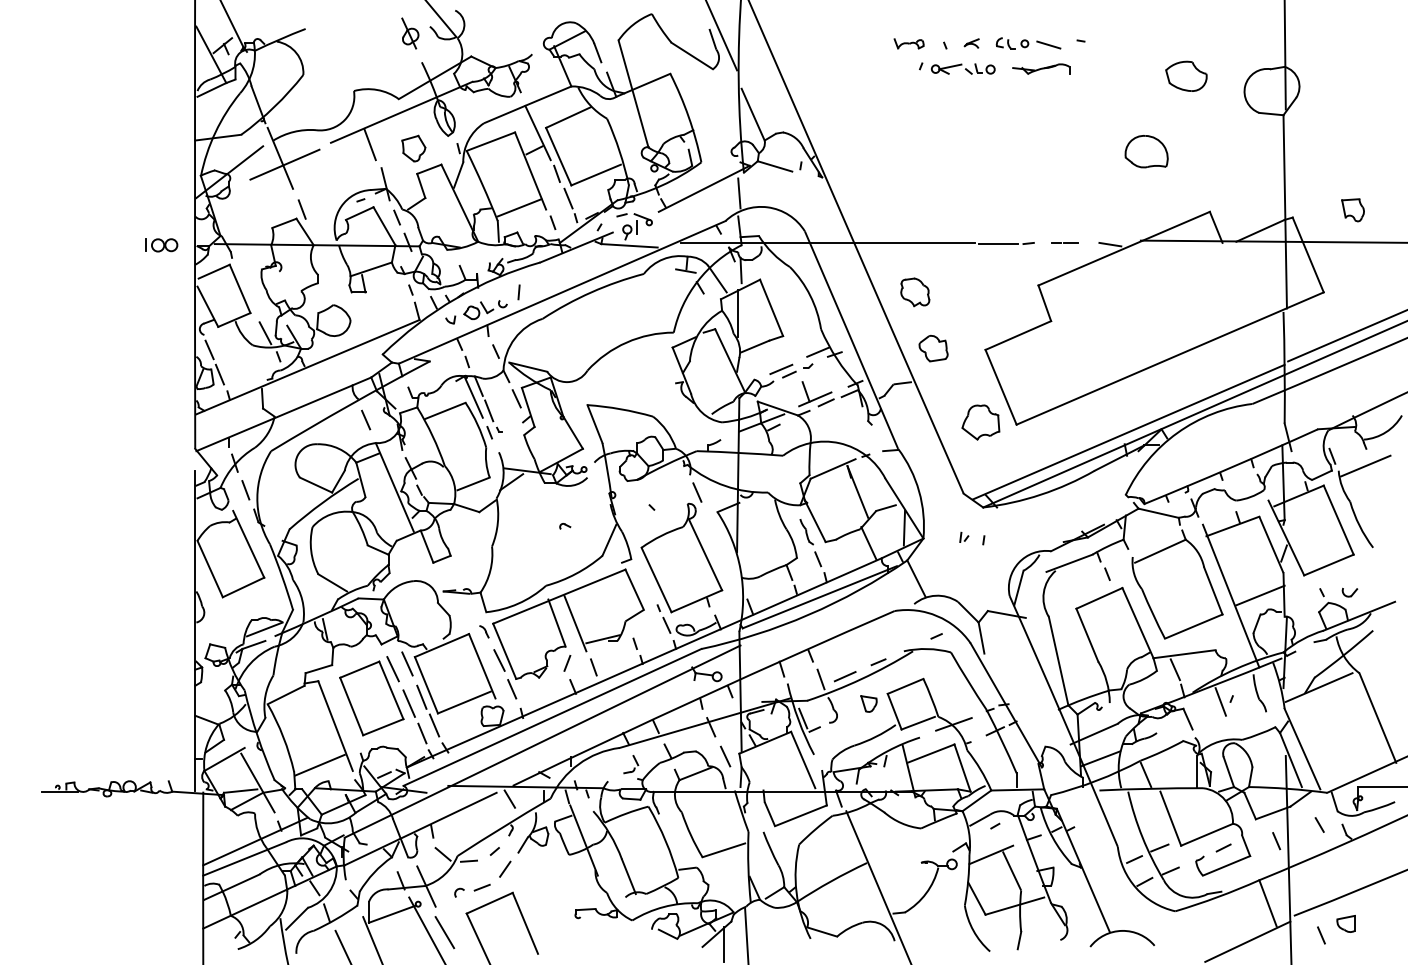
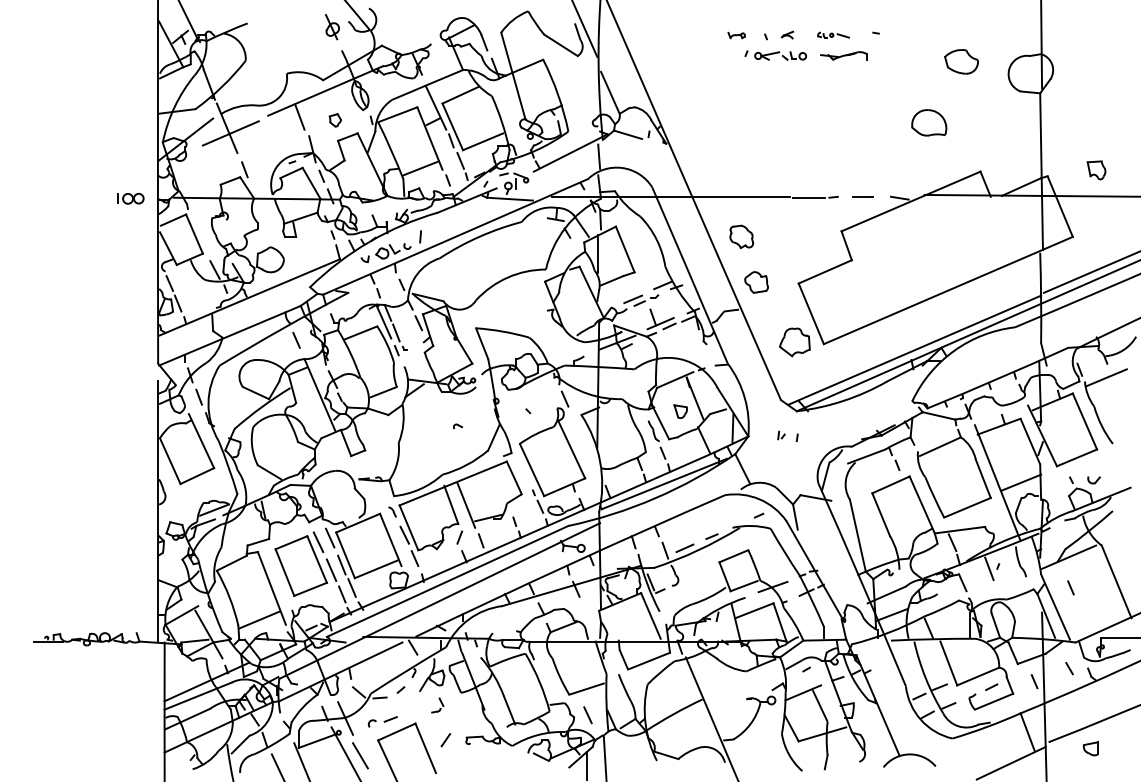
part: (908, 43) -> (736, 35), size x0.7
part: (1028, 43) -> (833, 35), size x0.6
part: (413, 148) -> (335, 120), size x0.6
part: (868, 703) -> (680, 411), moved
line: (725, 756) -> (587, 715), moved
part: (631, 764) -> (437, 705), moved
line: (505, 868) -> (446, 739), moved
line: (1321, 935) -> (1070, 587), moved

